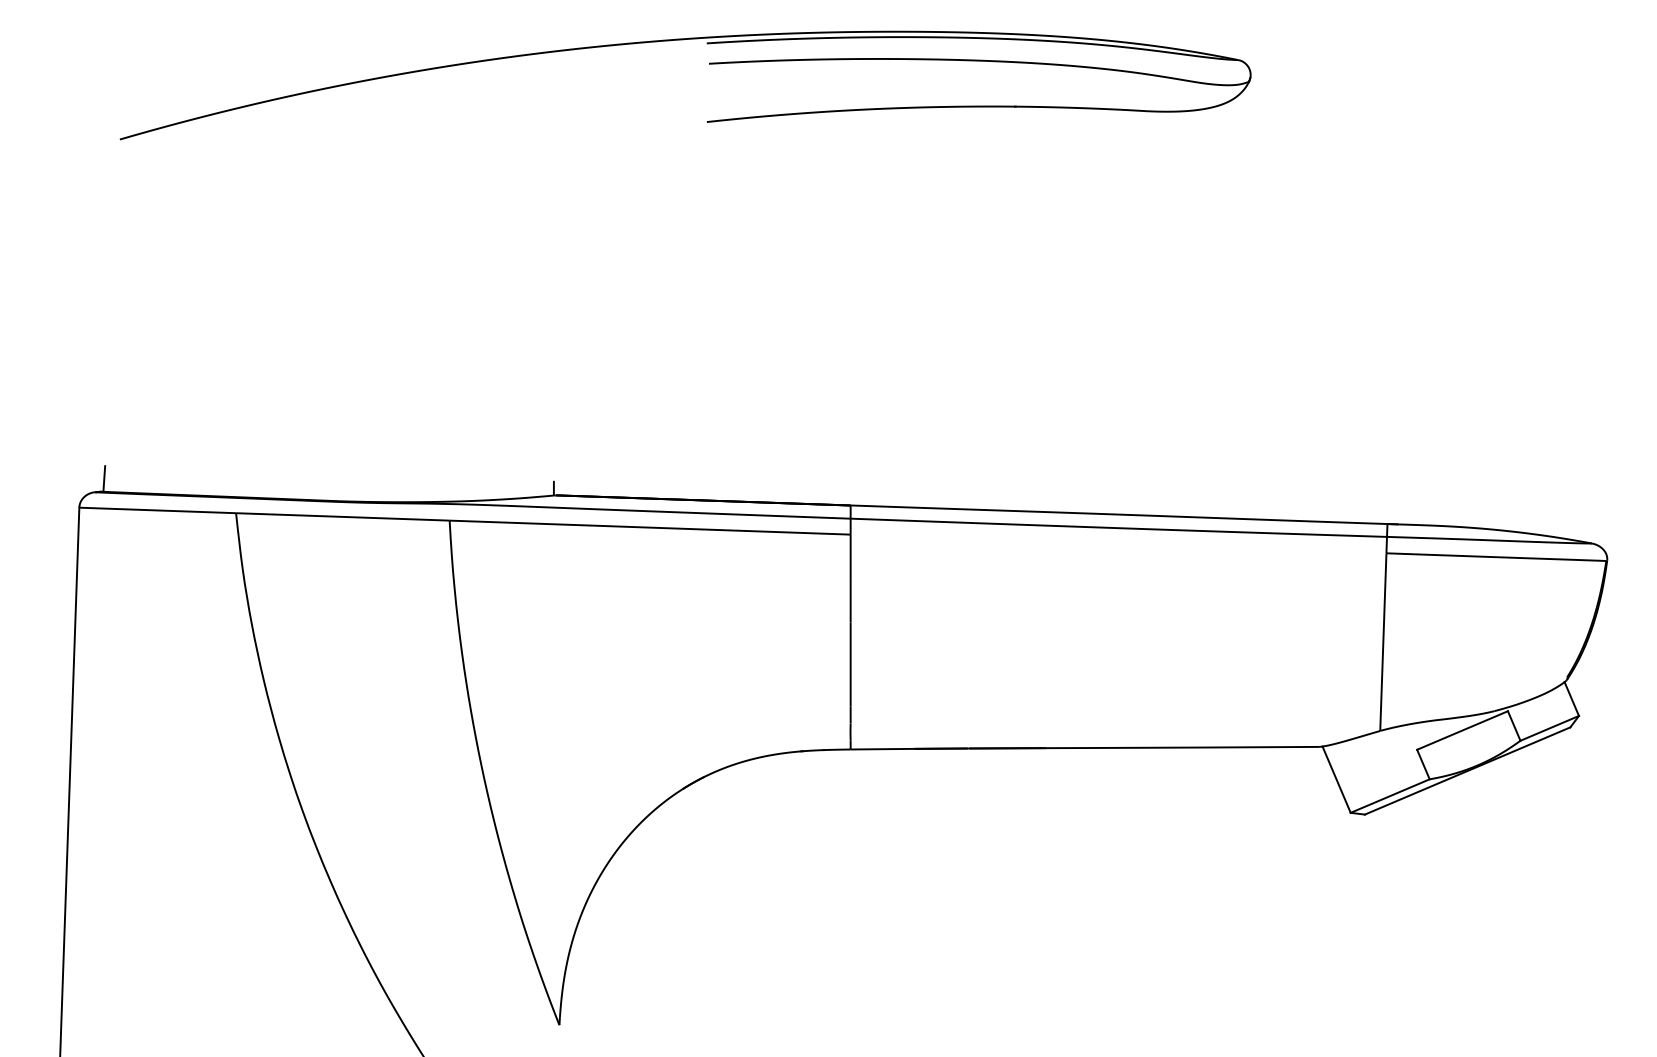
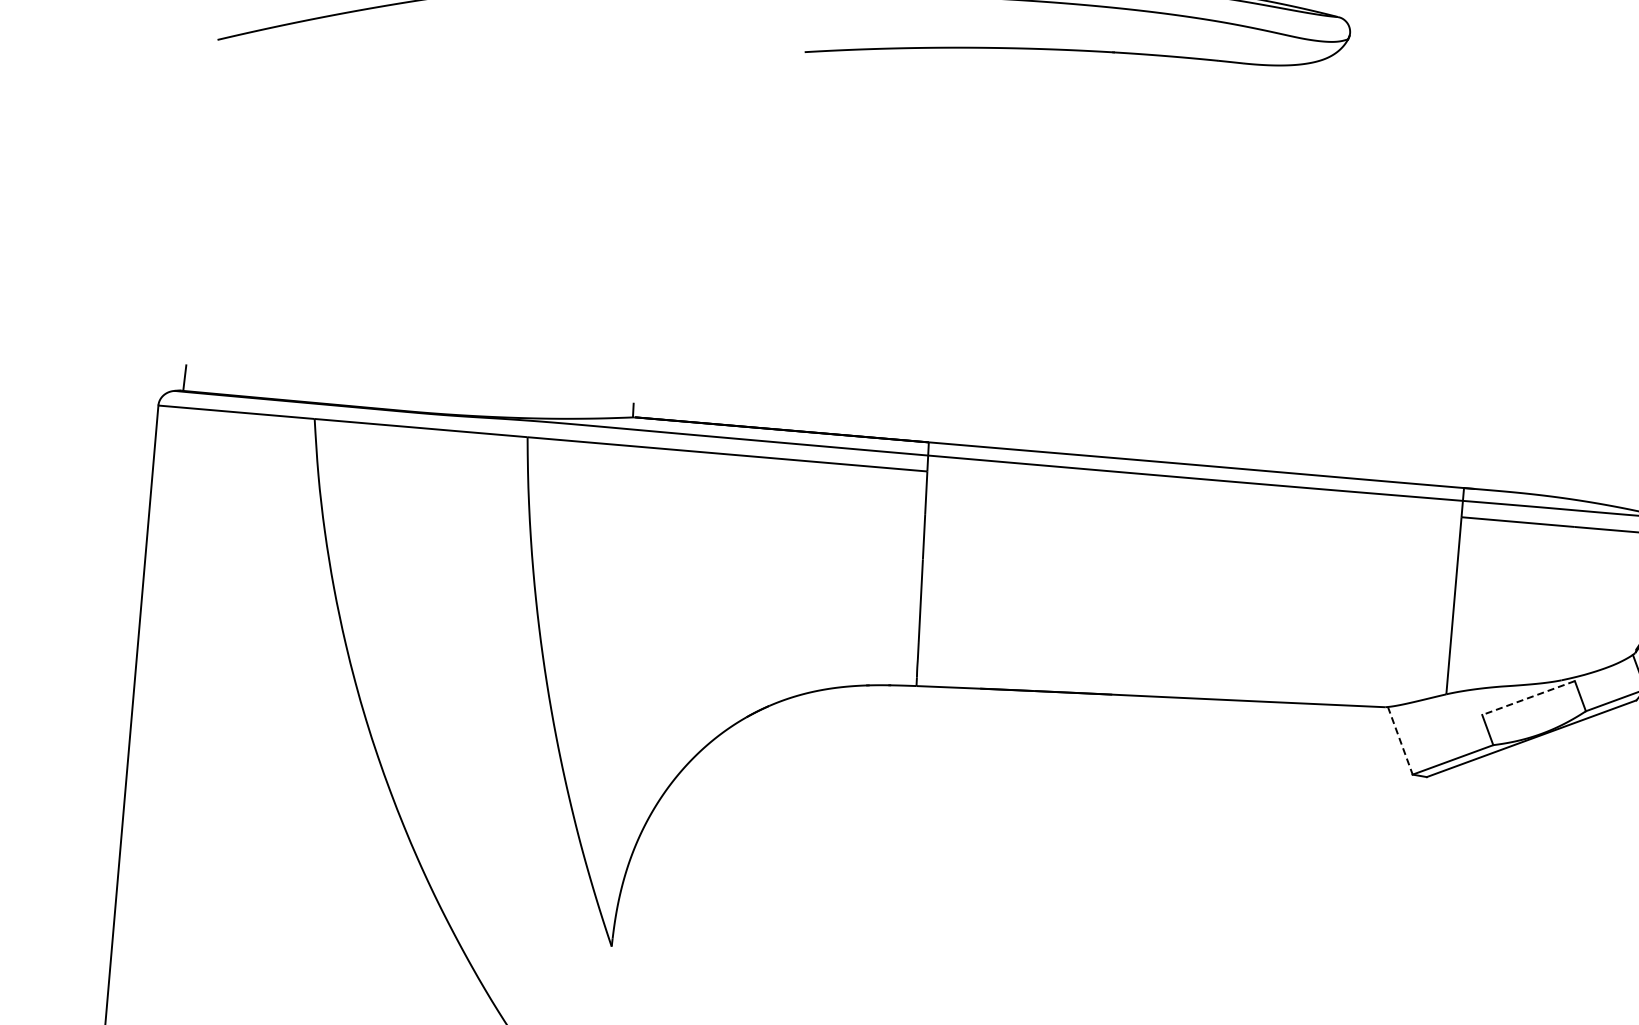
line: (1462, 730) -> (1528, 698), solid -> dashed
line: (1336, 780) -> (1400, 741), solid -> dashed

